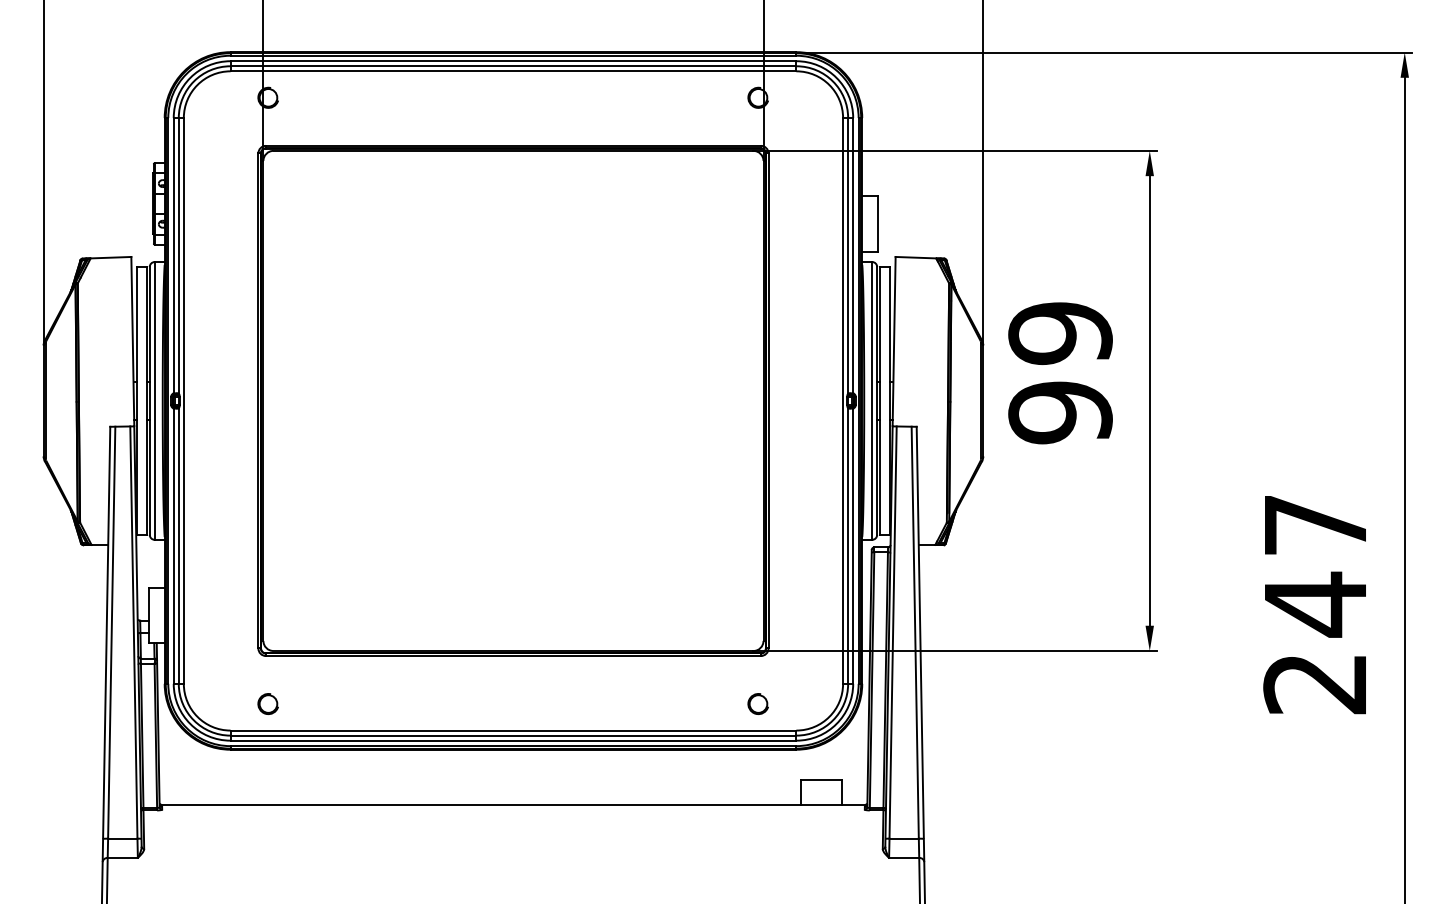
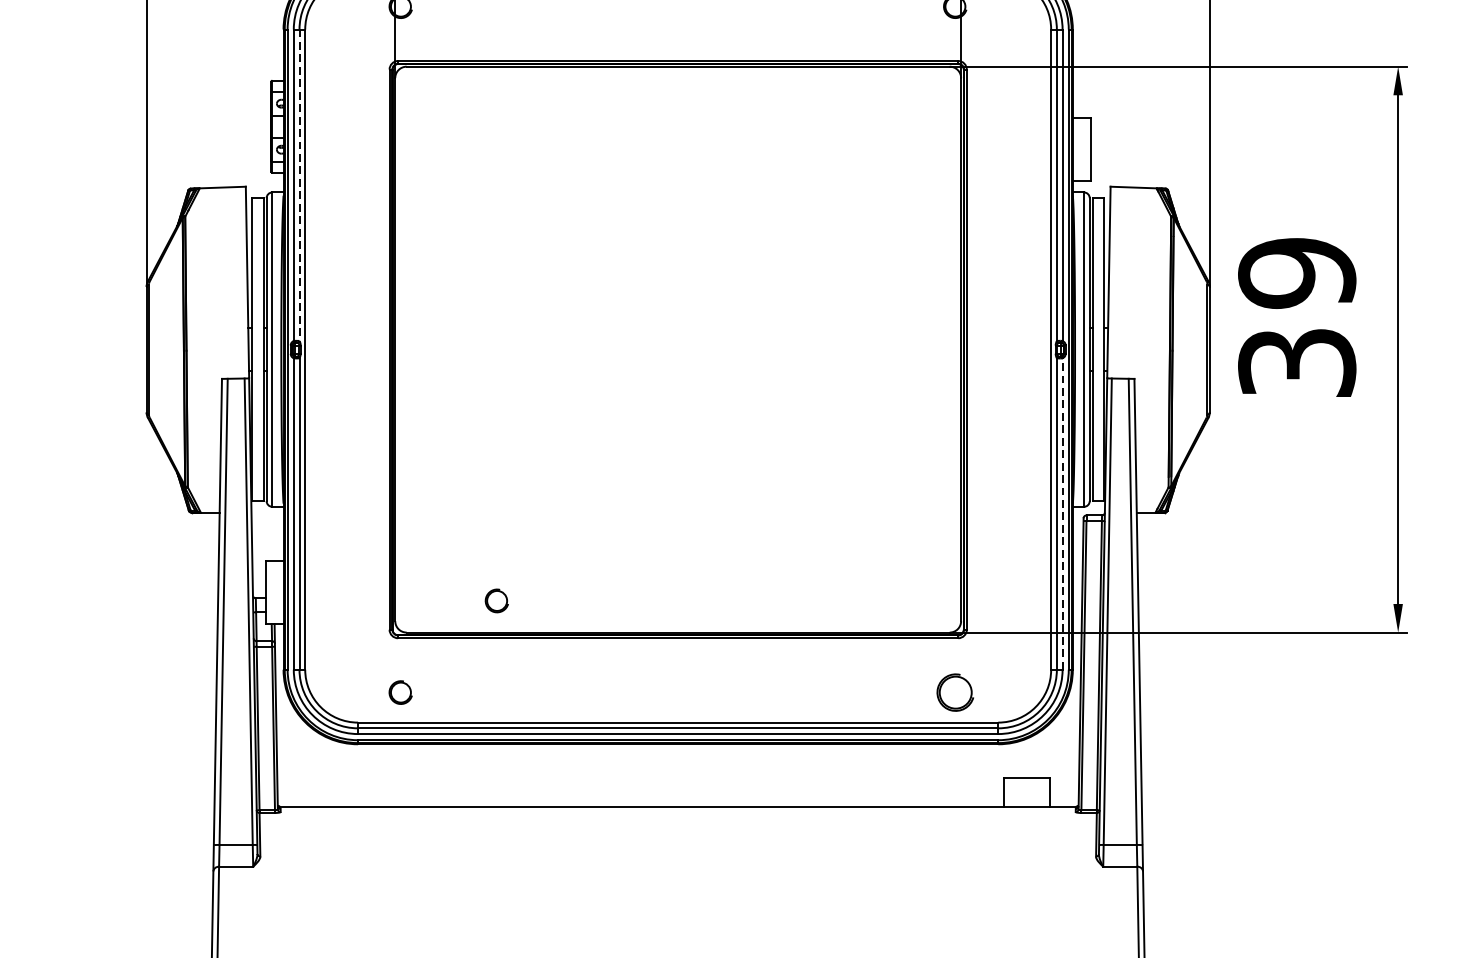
line: (178, 255) -> (299, 185), solid -> dashed
text: (1060, 412) -> (1297, 362), 99 -> 39
line: (853, 546) -> (1062, 514), solid -> dashed
part: (352, 622) -> (496, 600), added
part: (757, 703) -> (954, 691), size x1.6

